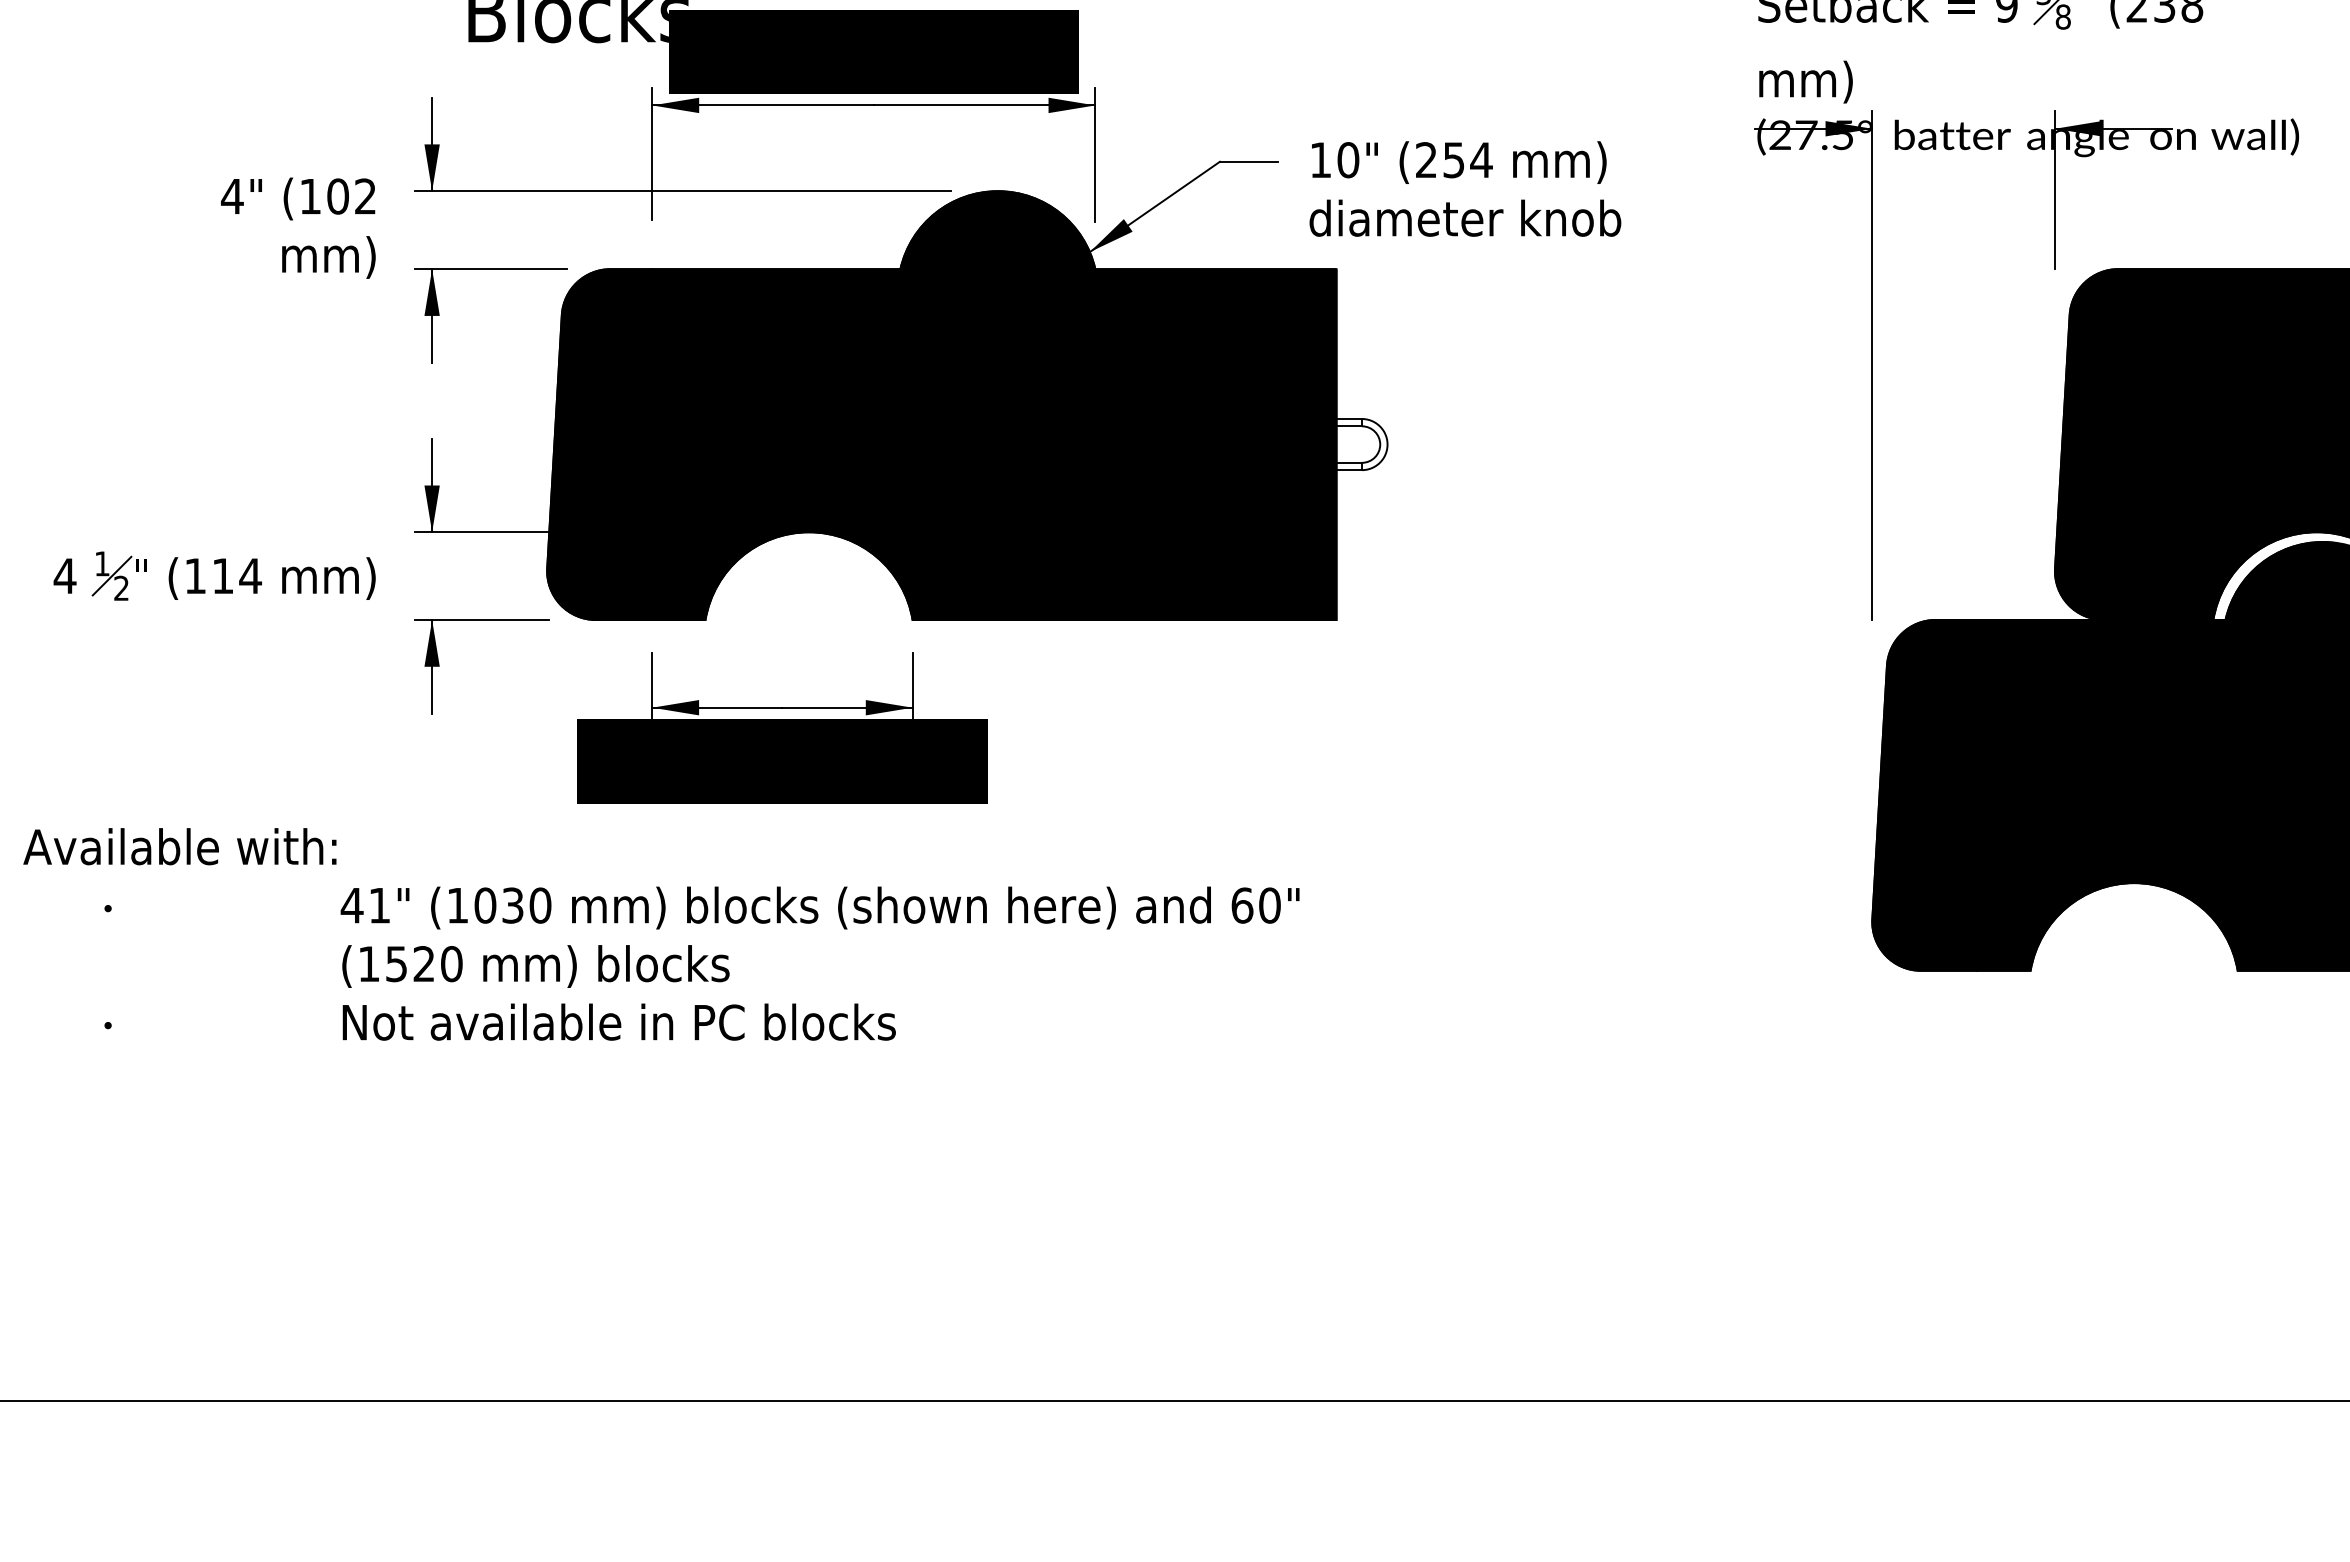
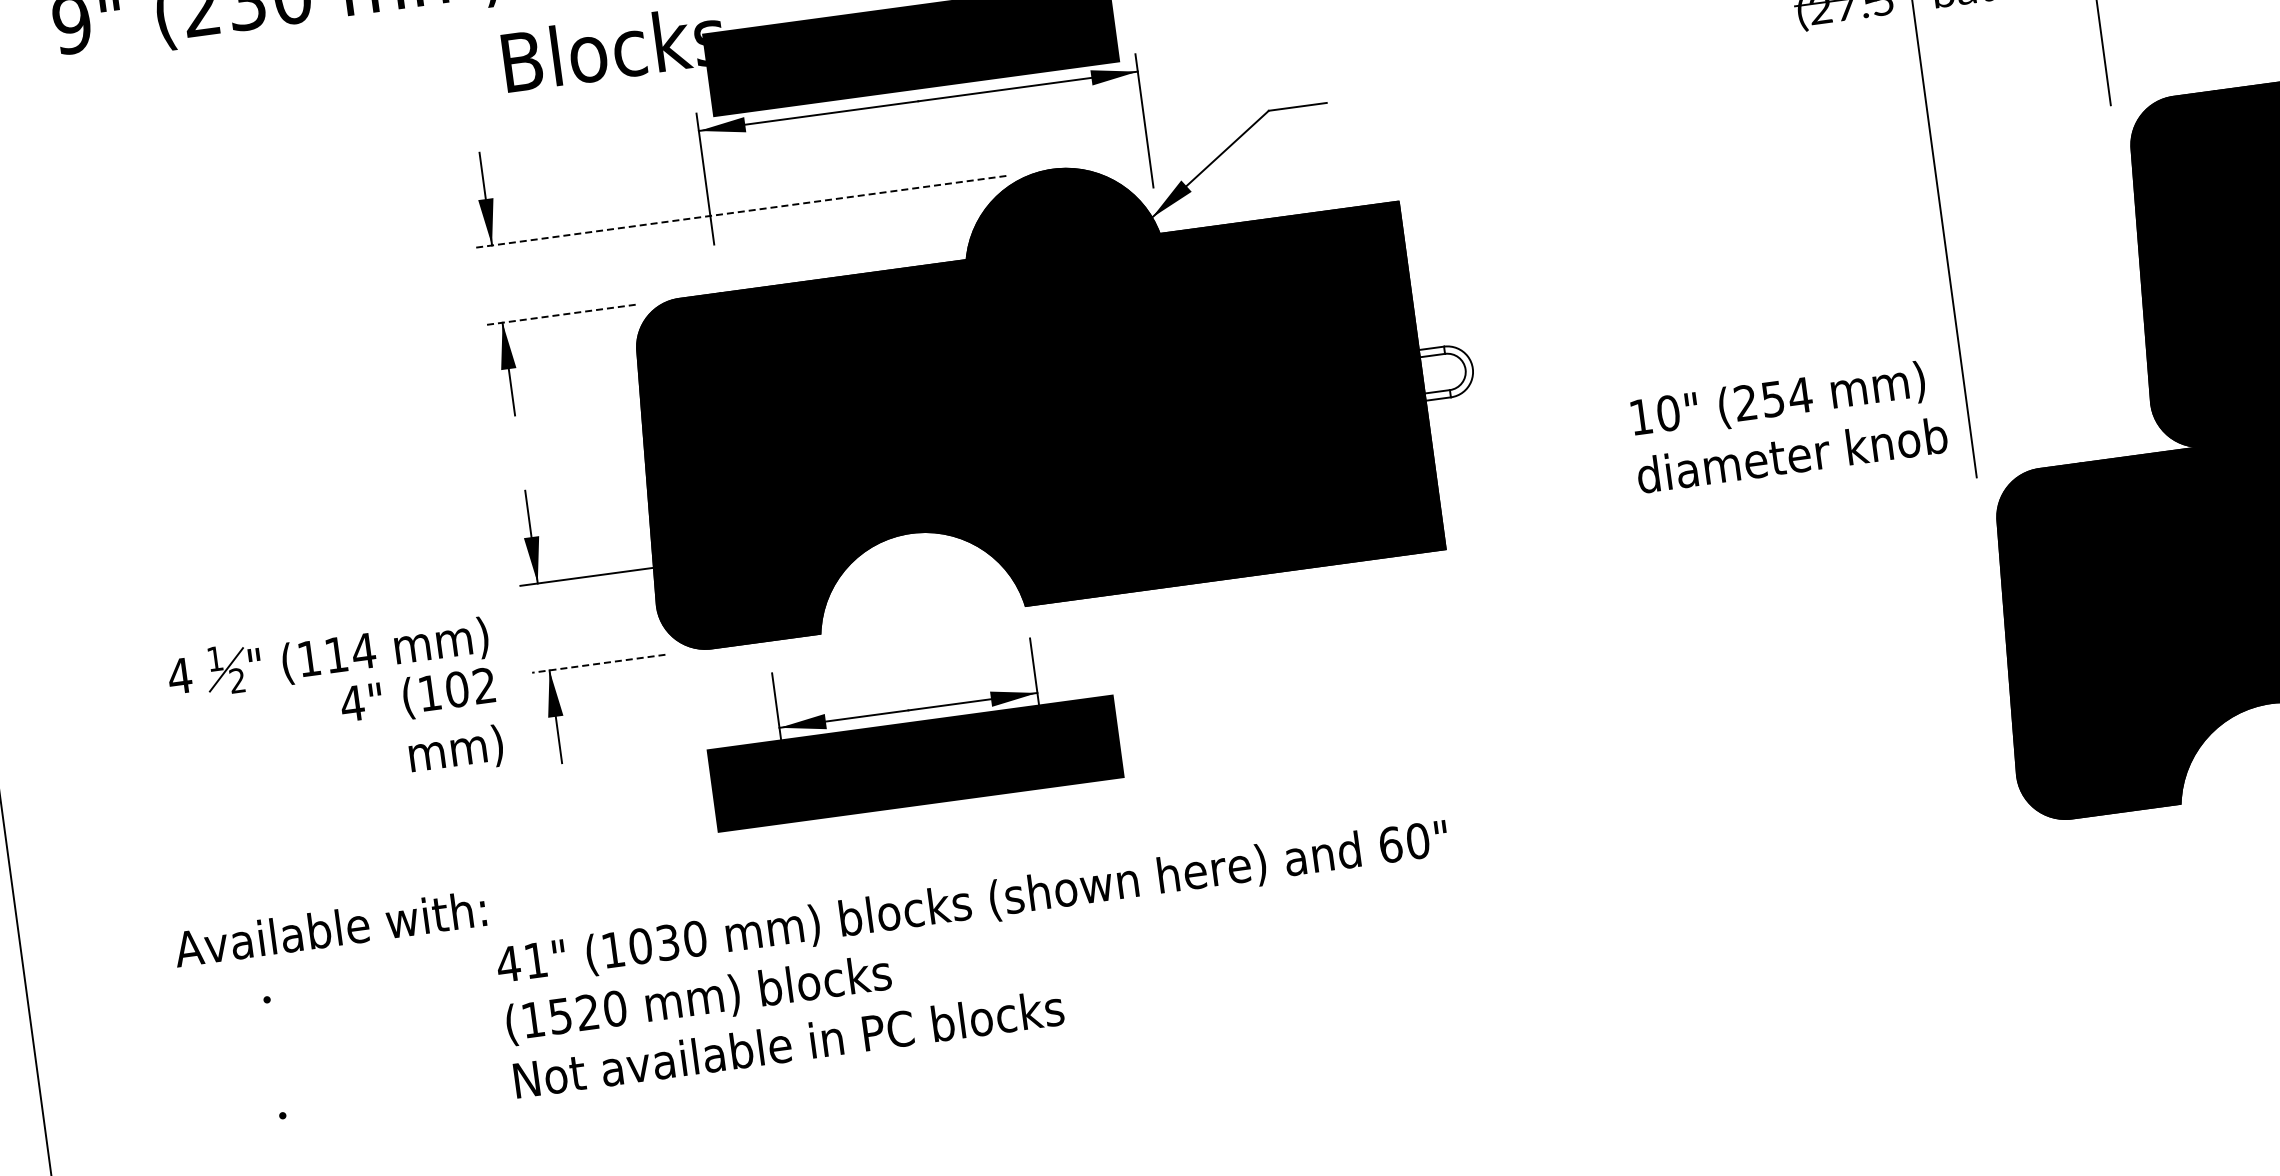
text: (1465, 188) -> (1788, 425), moved
line: (682, 191) -> (740, 212), solid -> dashed
text: (298, 227) -> (422, 725), moved
line: (490, 269) -> (560, 315), solid -> dashed
line: (481, 620) -> (598, 664), solid -> dashed

